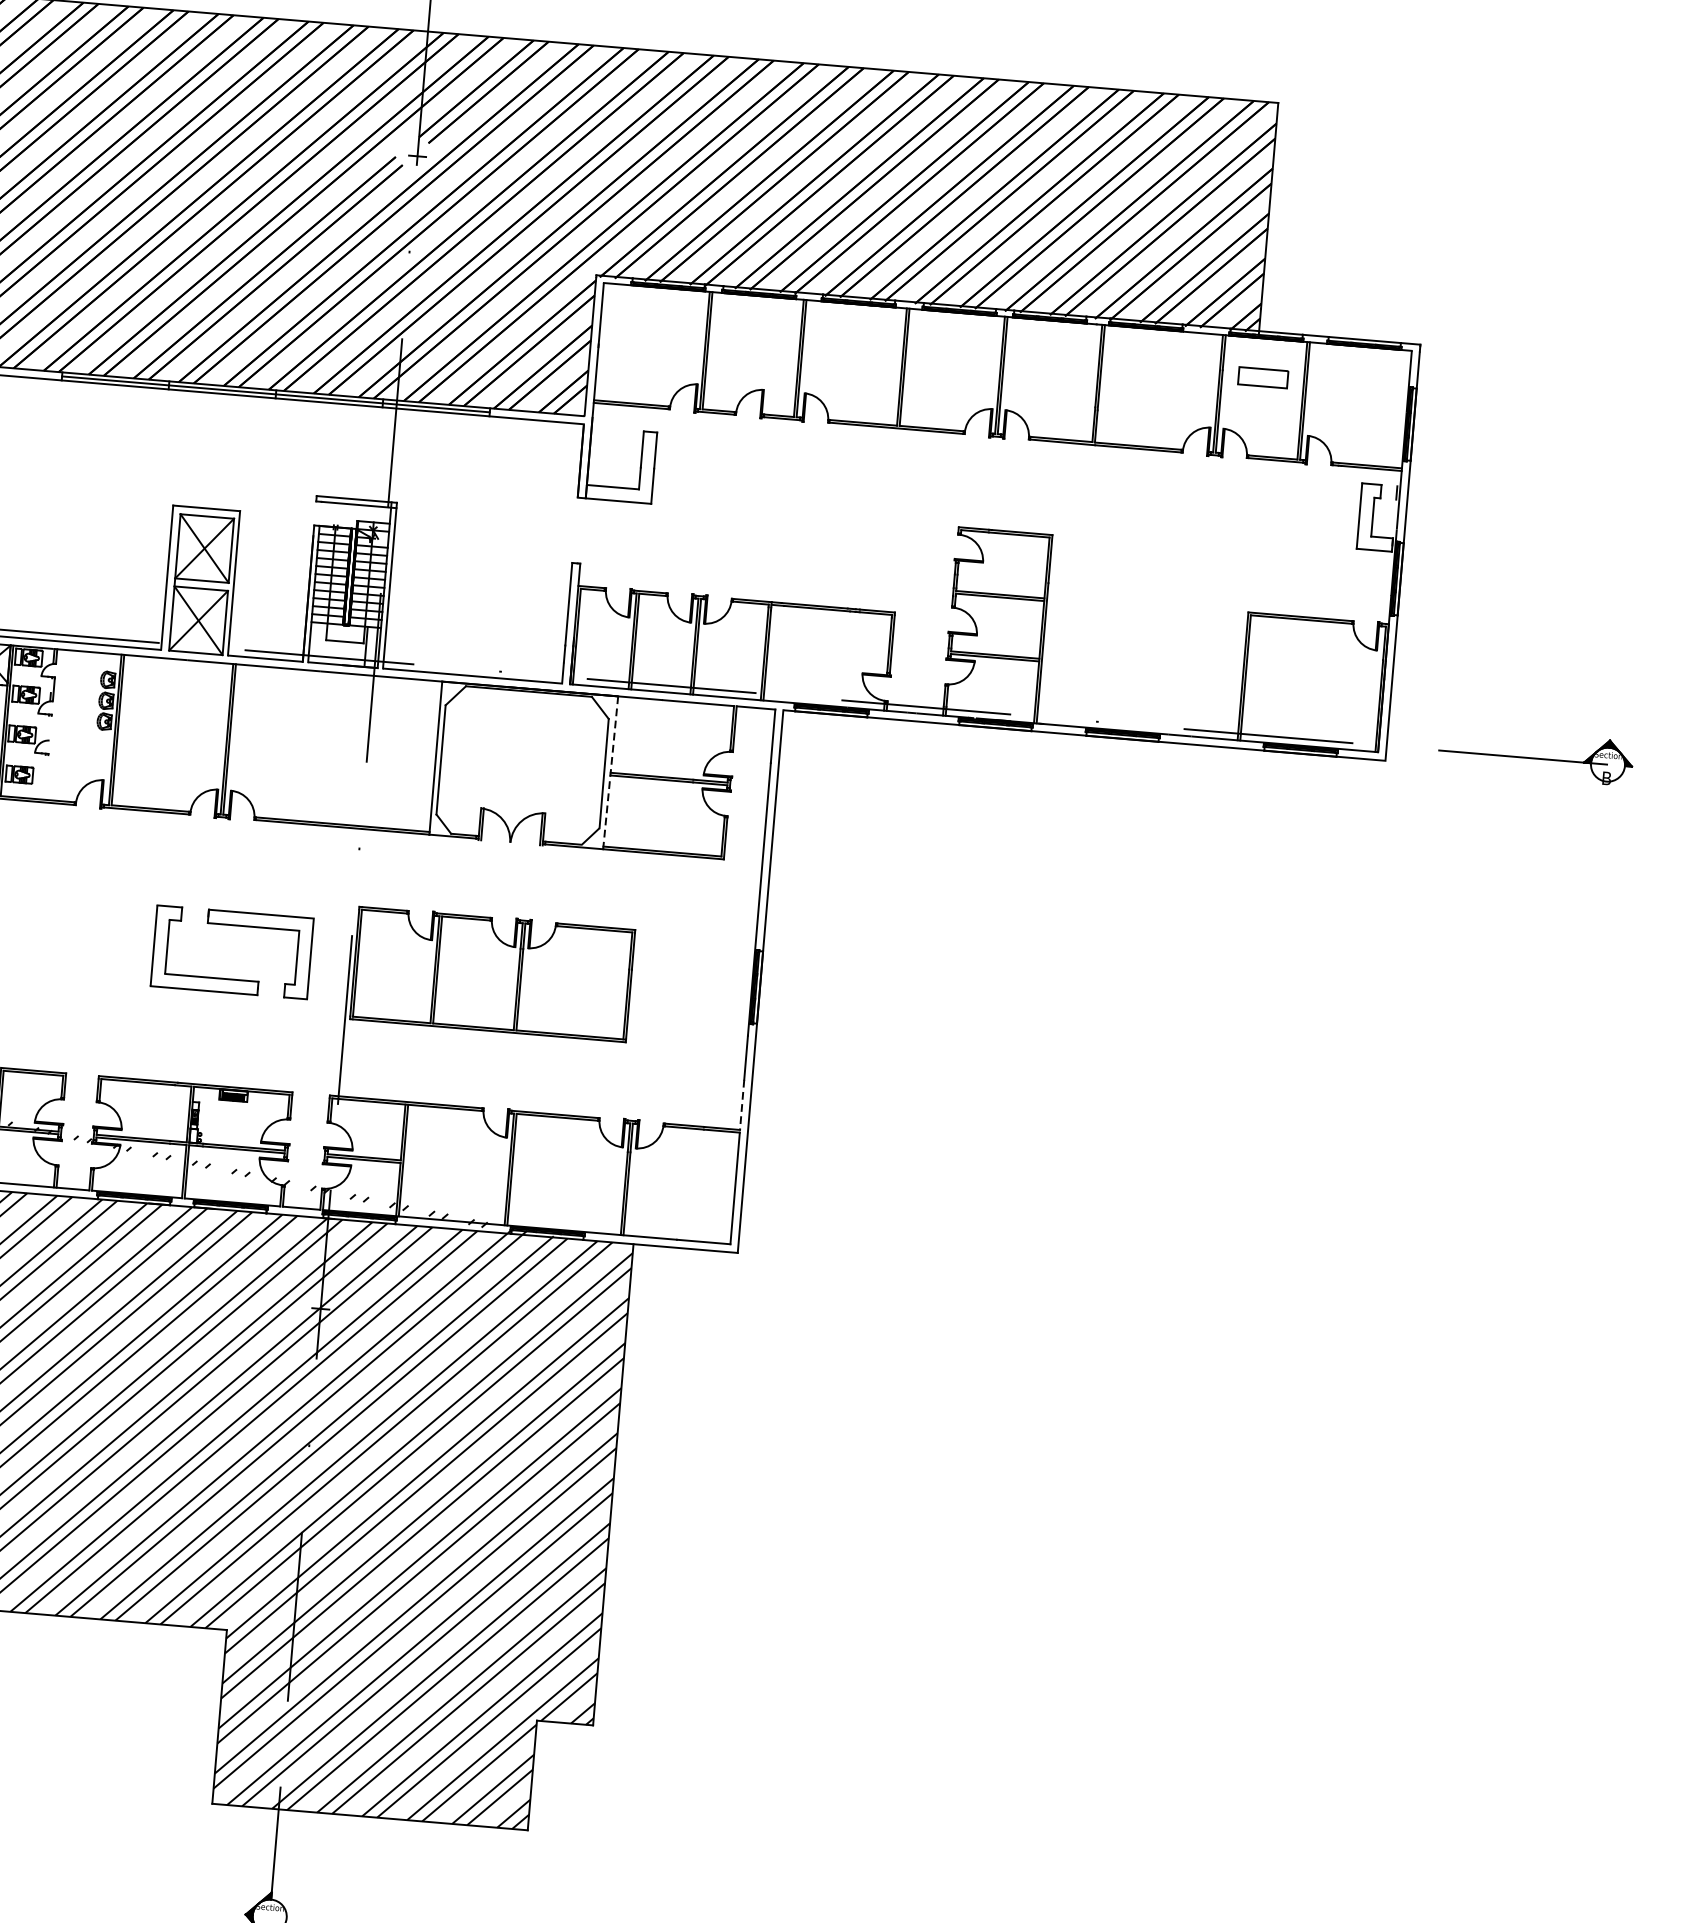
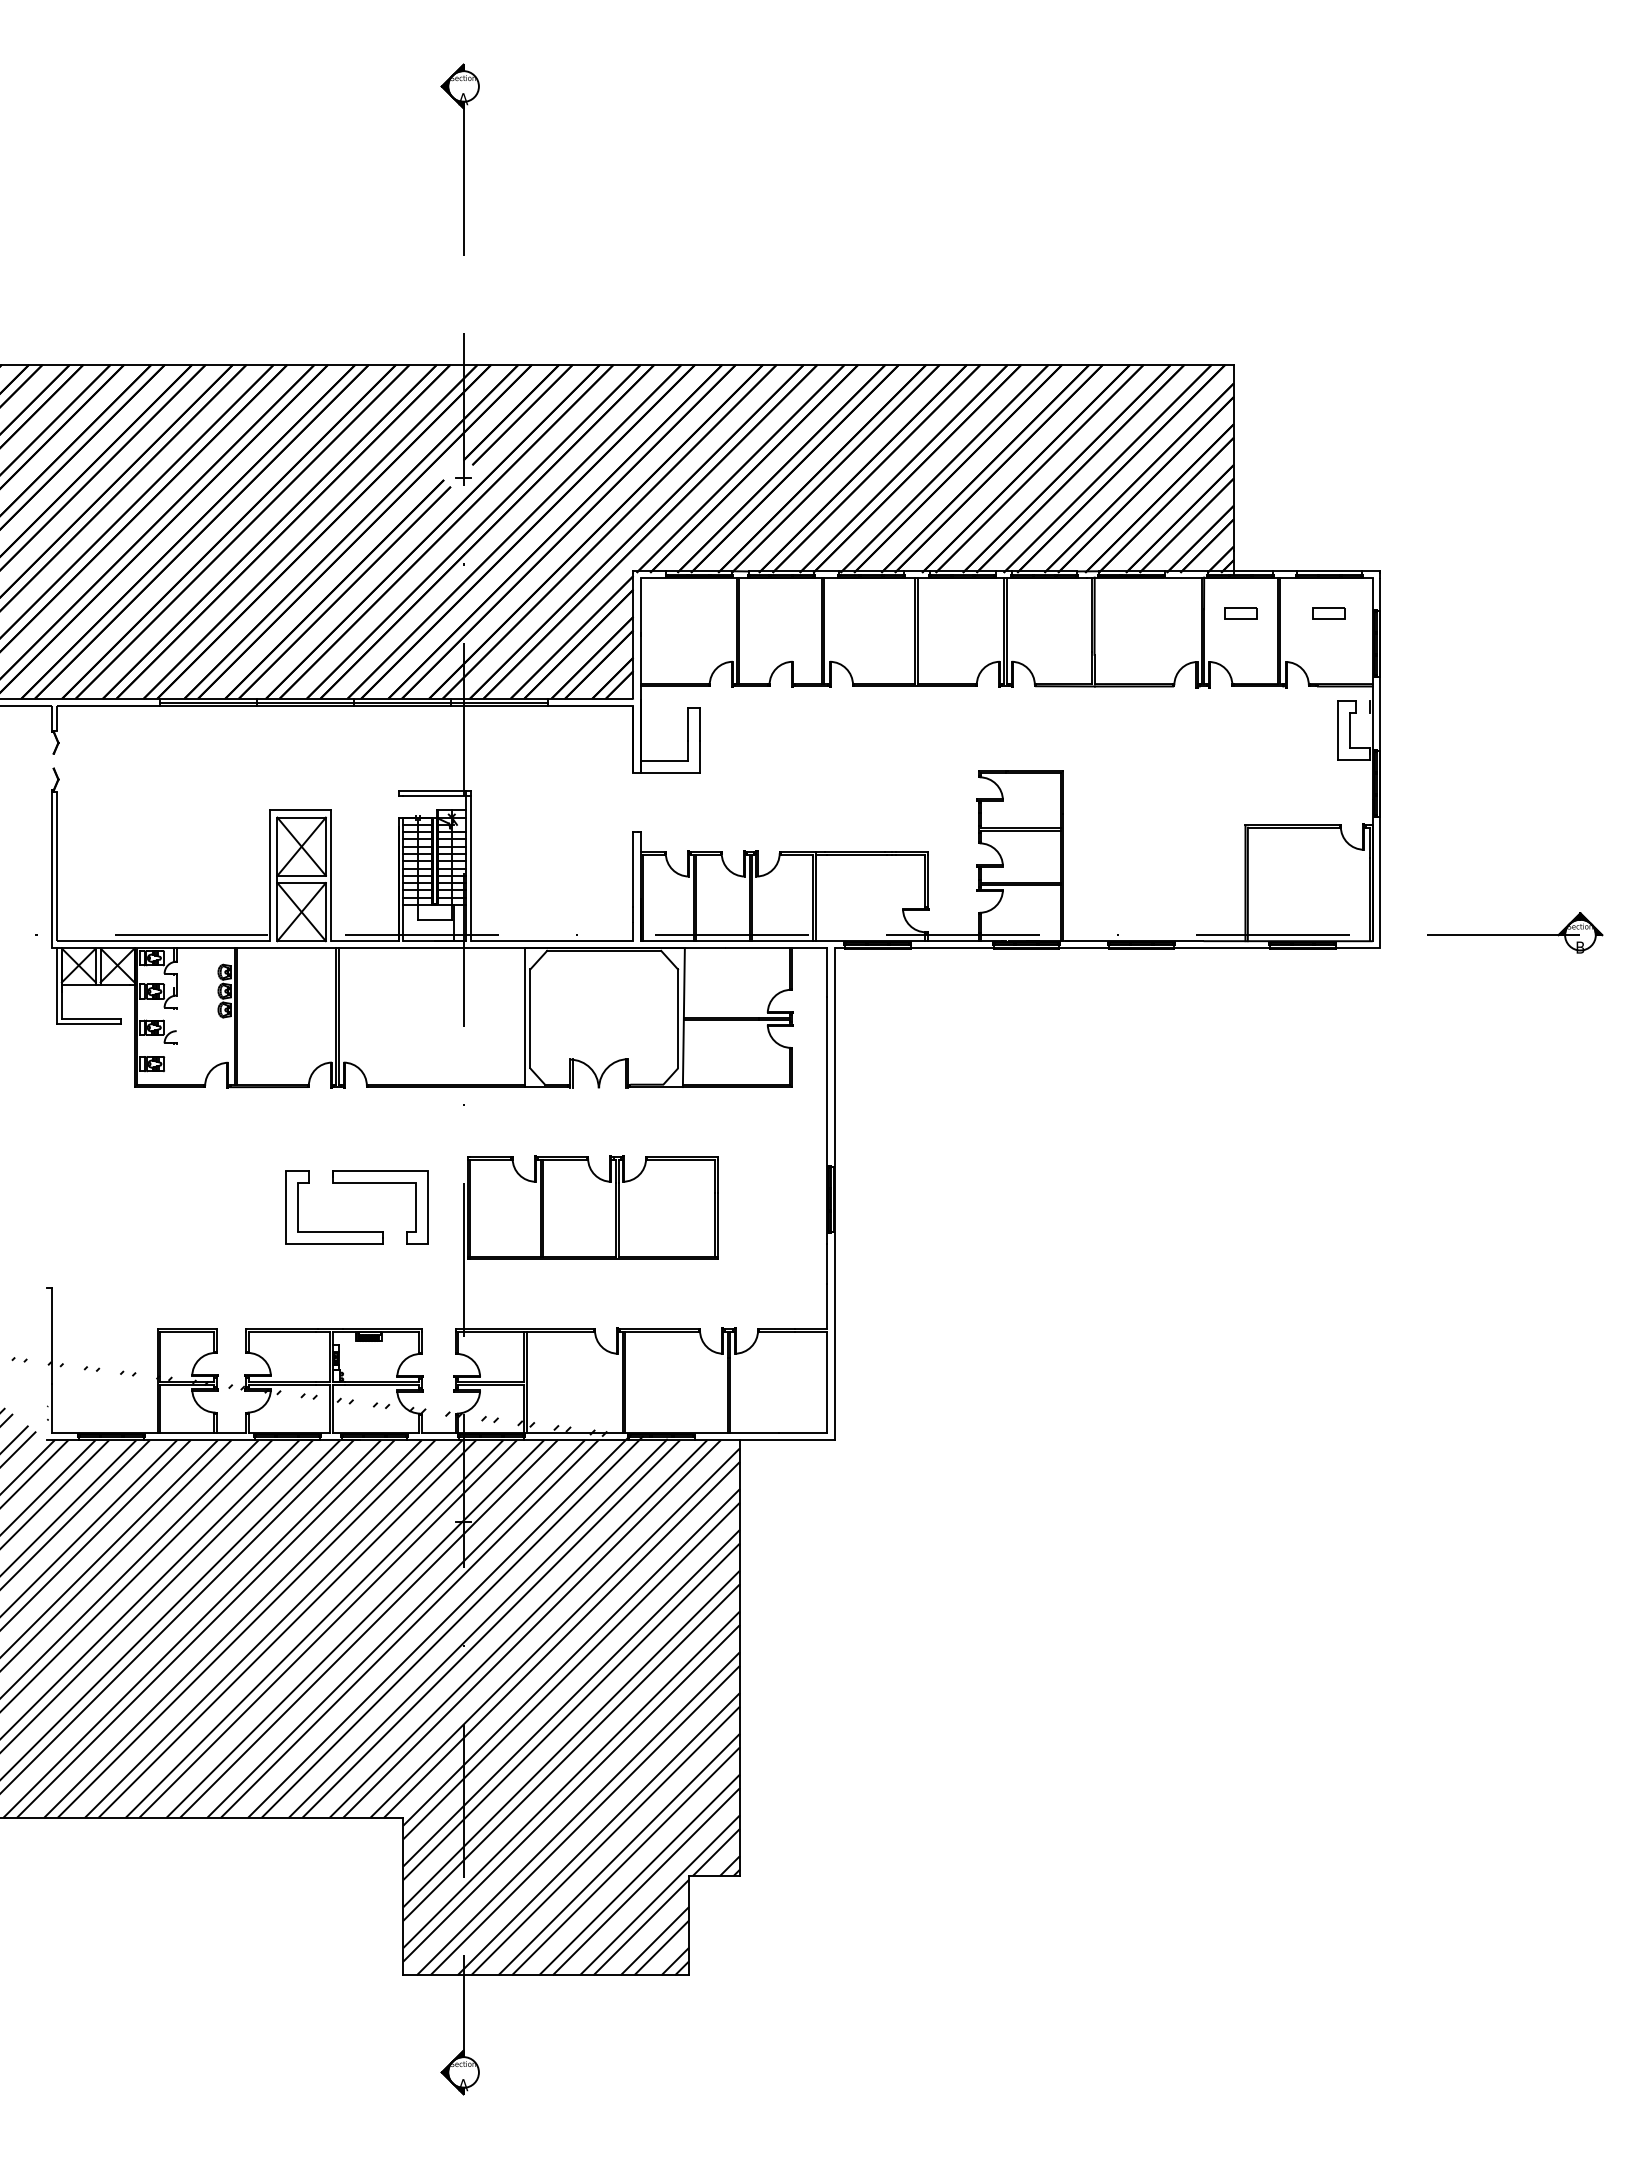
part: (1262, 378) -> (1240, 613), size x0.71
part: (1359, 386) -> (1328, 613), added
line: (610, 773) -> (683, 1018), dashed -> solid
line: (742, 1104) -> (827, 1306), dashed -> solid

